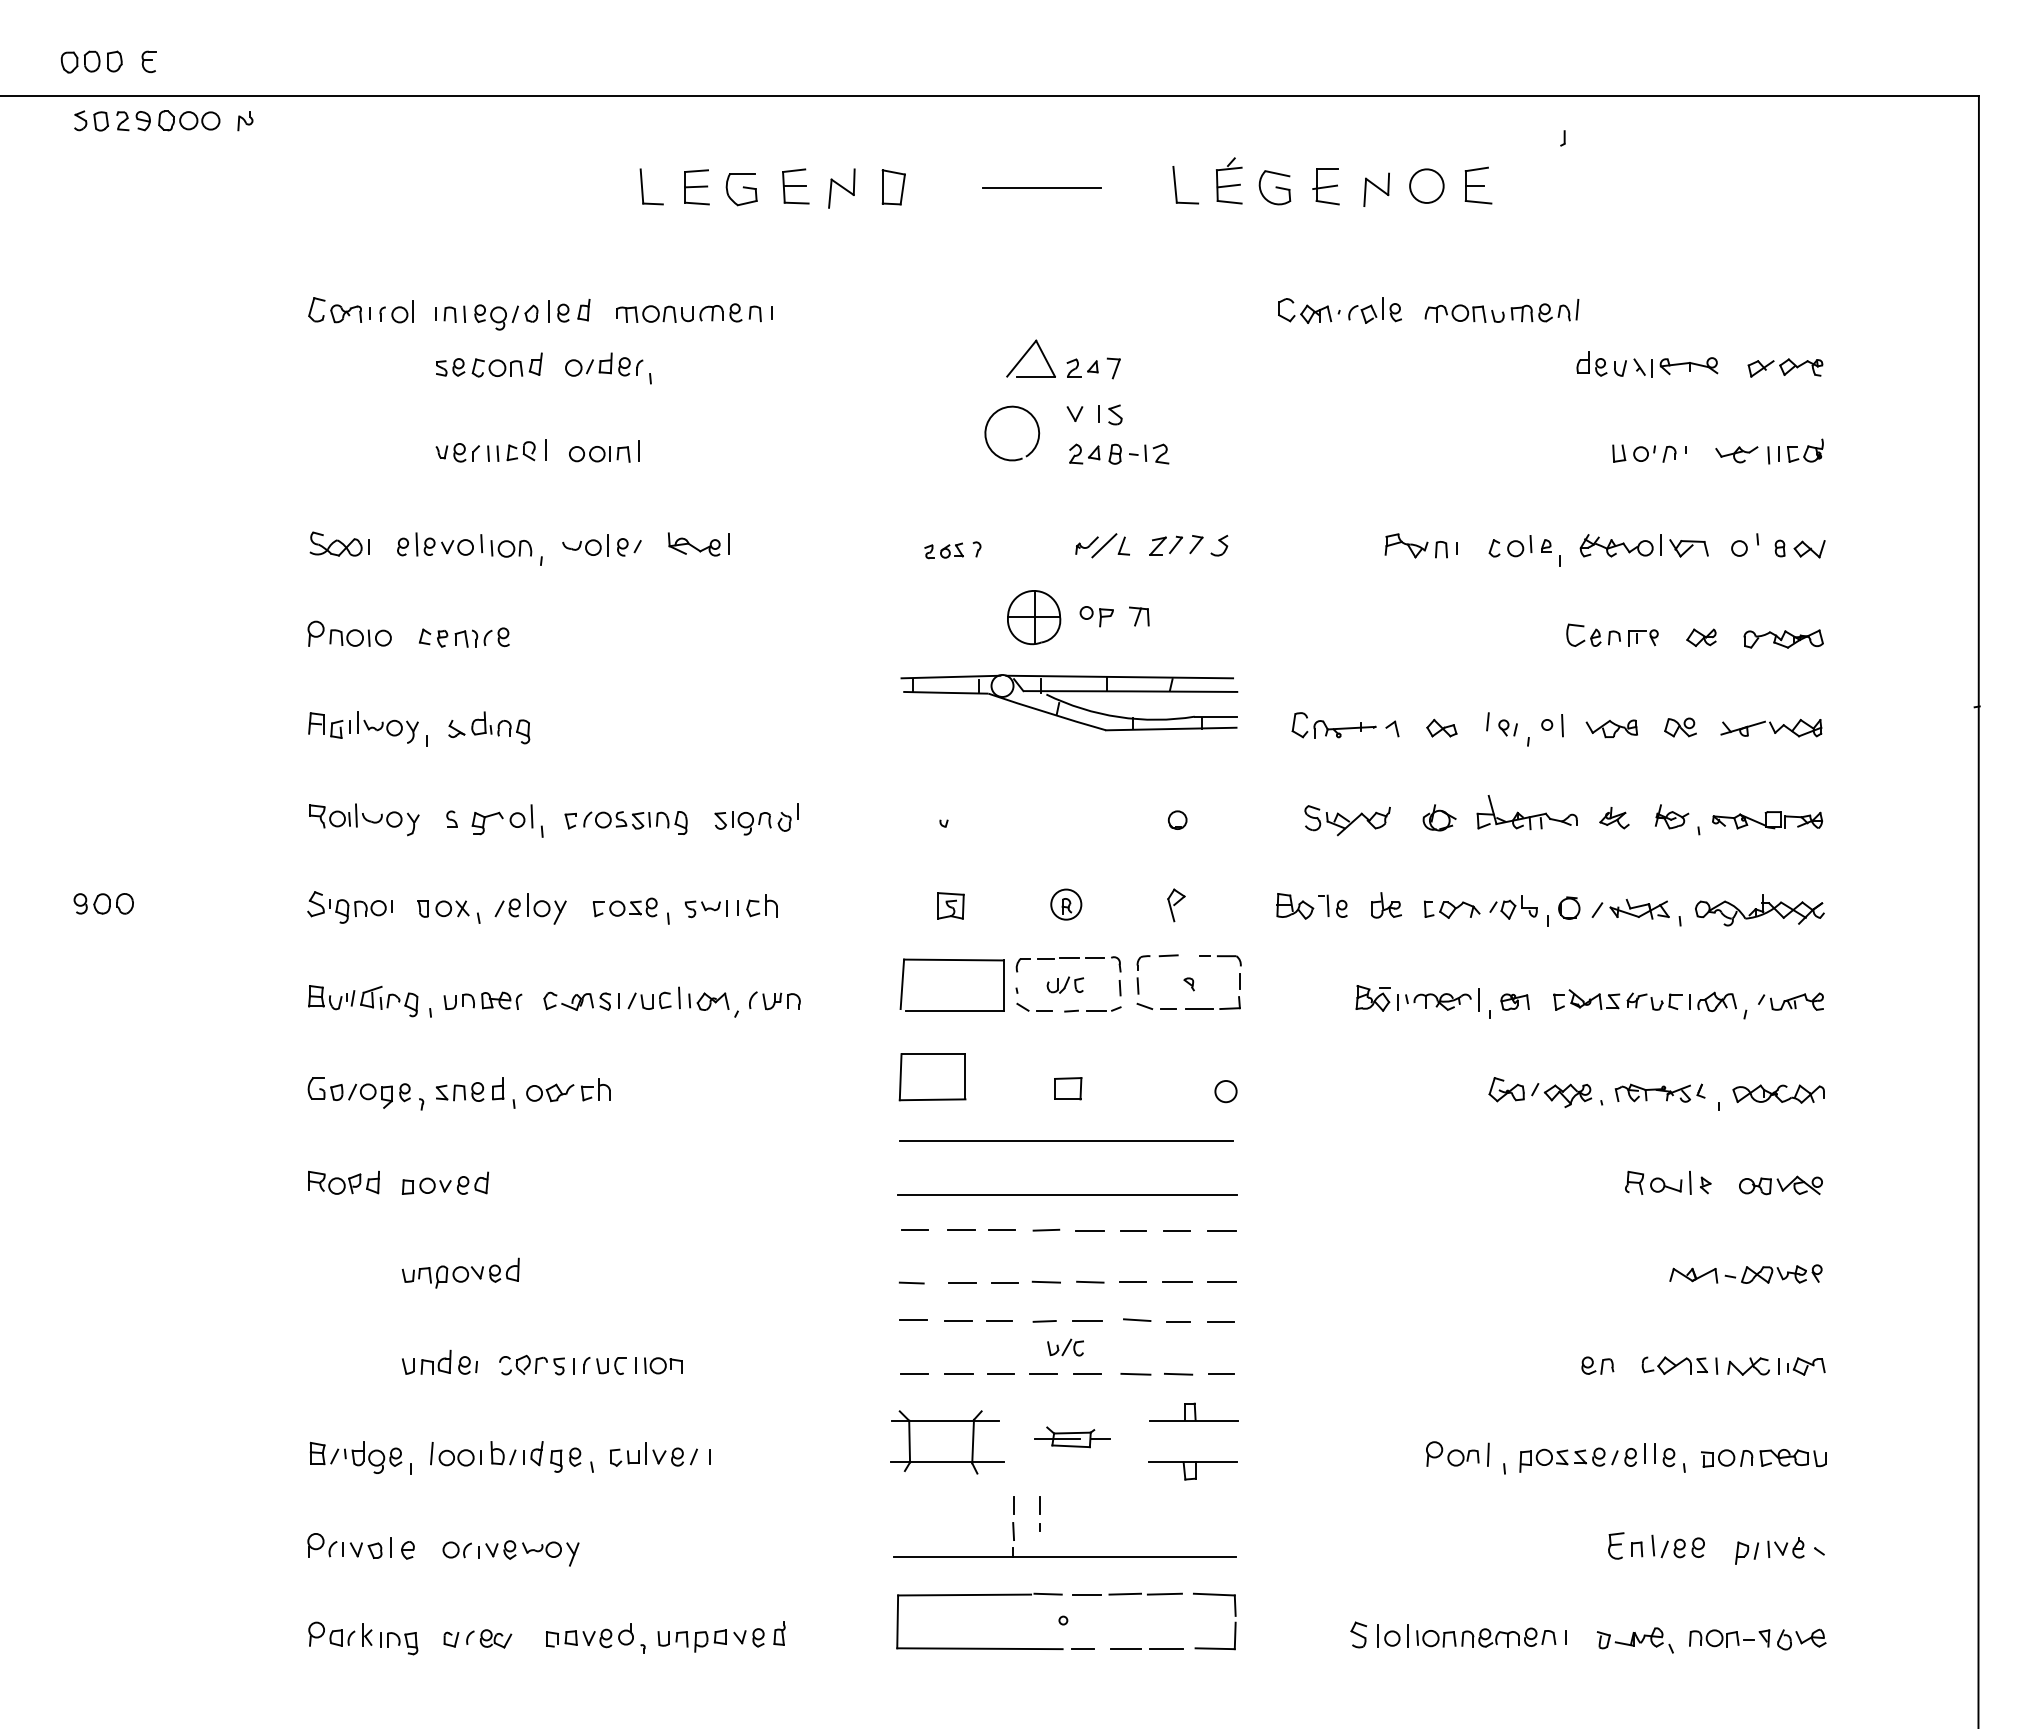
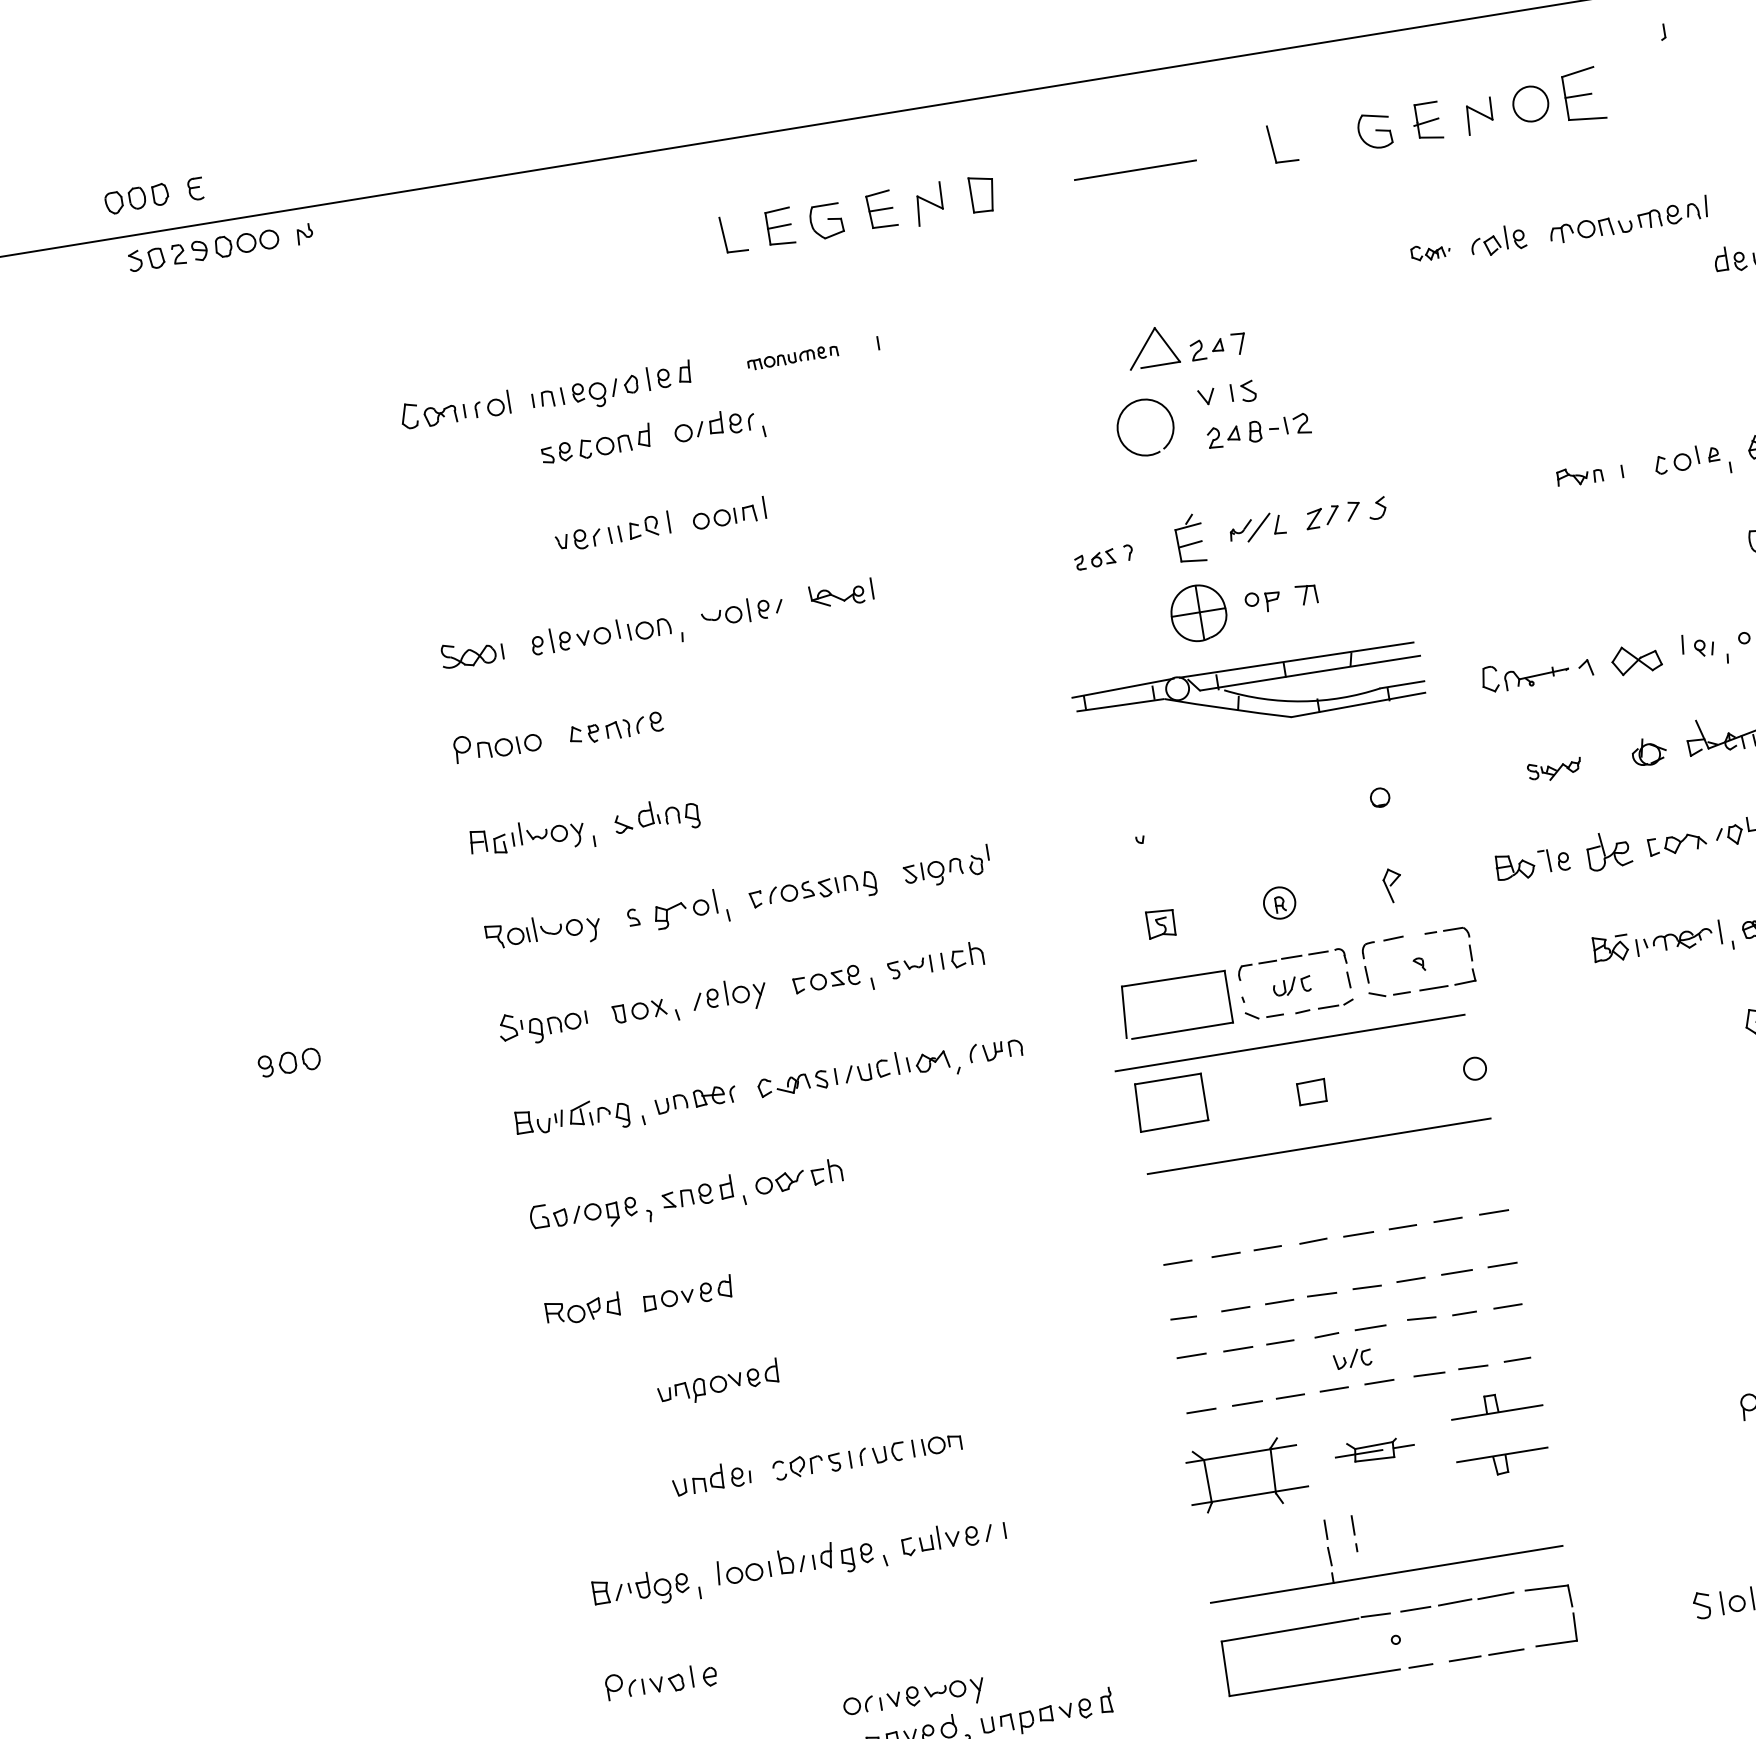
part: (1229, 180) -> (1190, 538), moved
part: (1478, 185) -> (1583, 94), size x1.4
part: (1309, 310) -> (1430, 251), size x0.6
part: (688, 312) -> (792, 356), size x0.6
part: (1415, 545) -> (1578, 475), size x0.7
part: (1441, 727) -> (1636, 658), size x1.6
part: (1347, 820) -> (1554, 769), size x0.6
part: (1386, 905) -> (1609, 850), size x1.4
line: (1067, 1194) -> (1289, 1042), moved
part: (510, 1553) -> (913, 1699), moved

